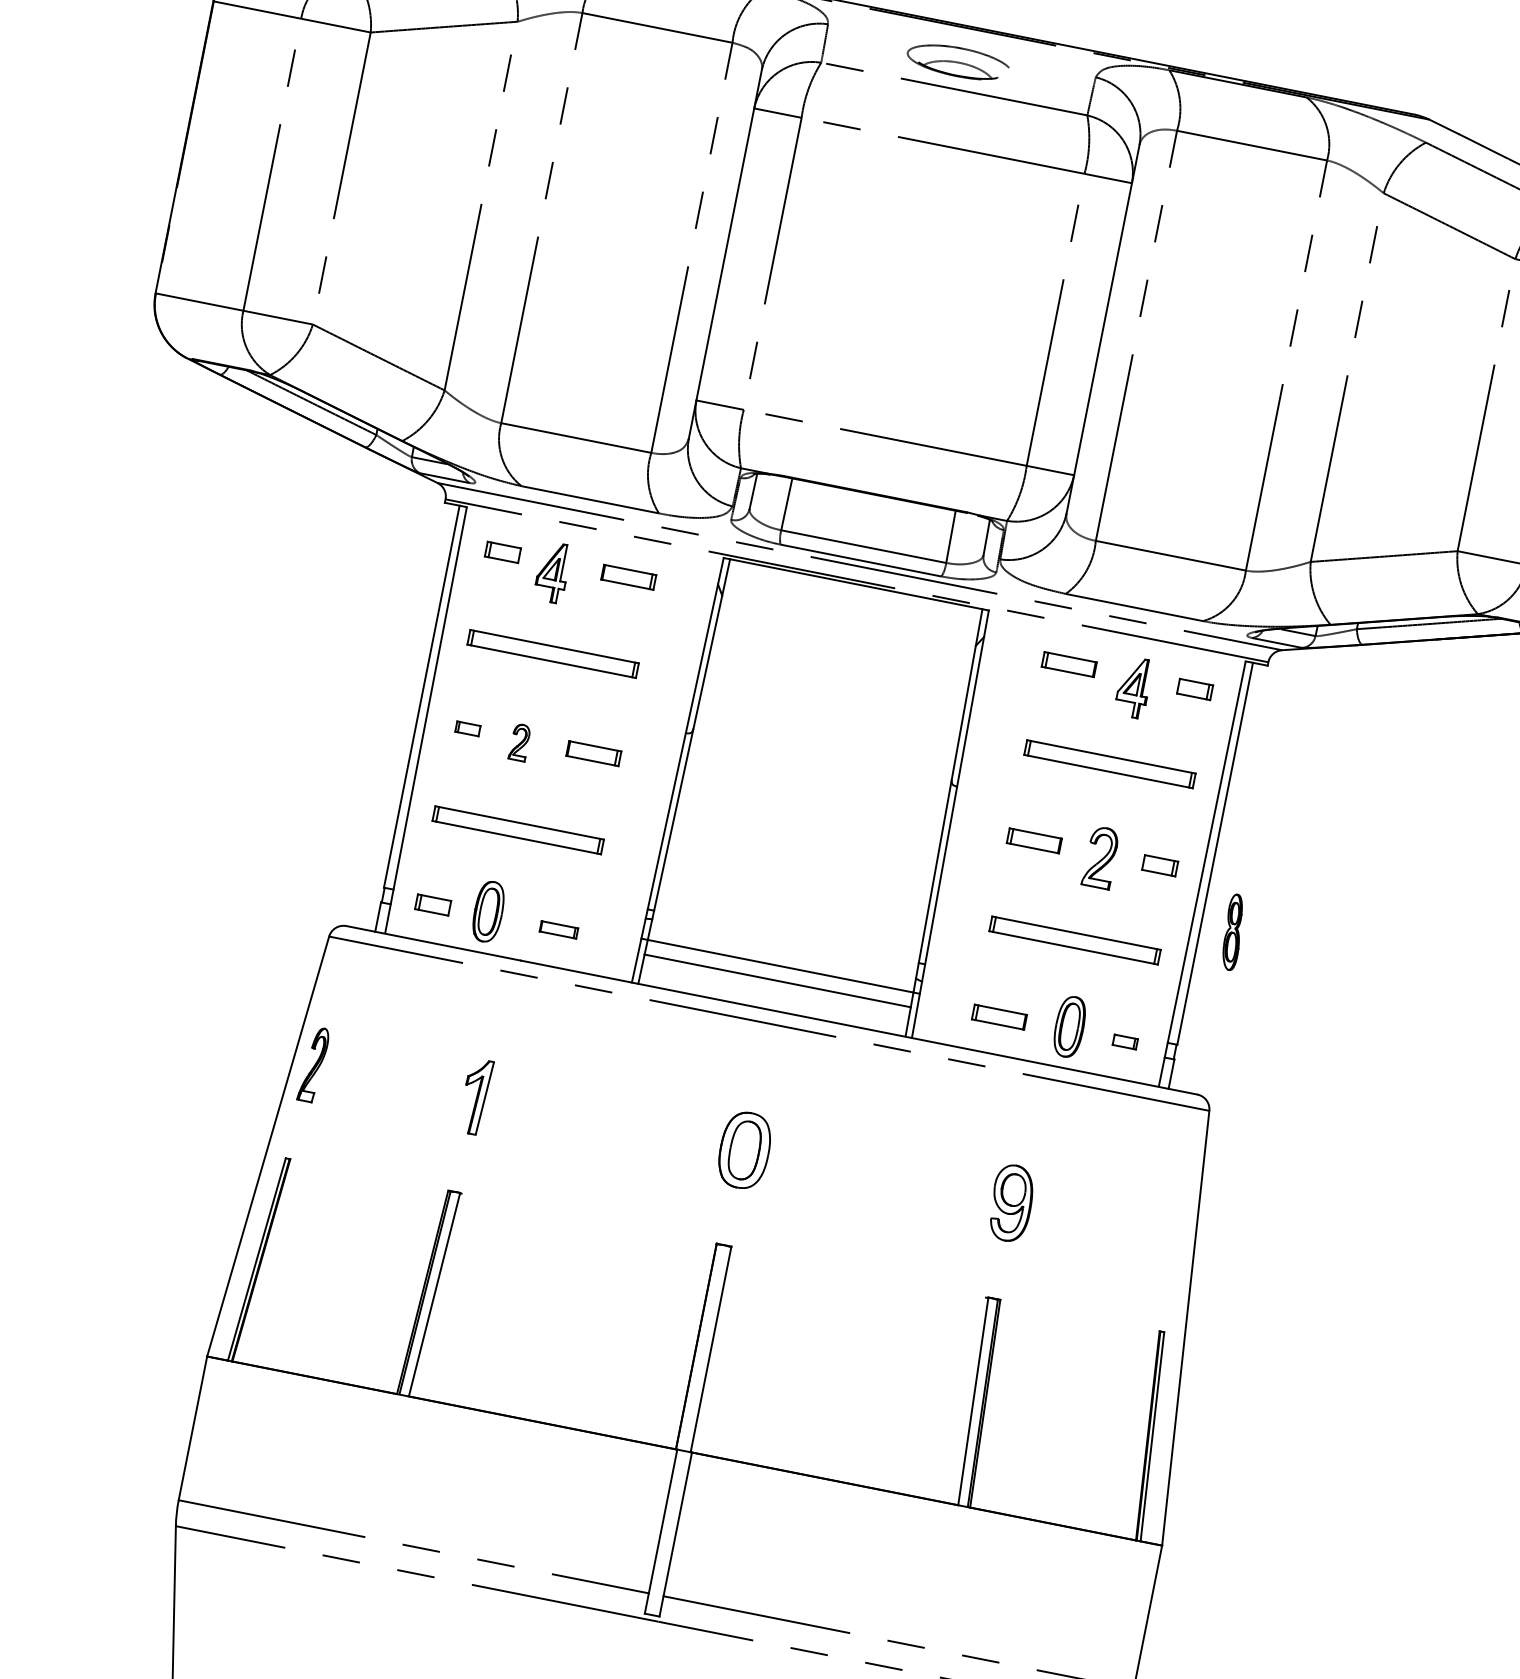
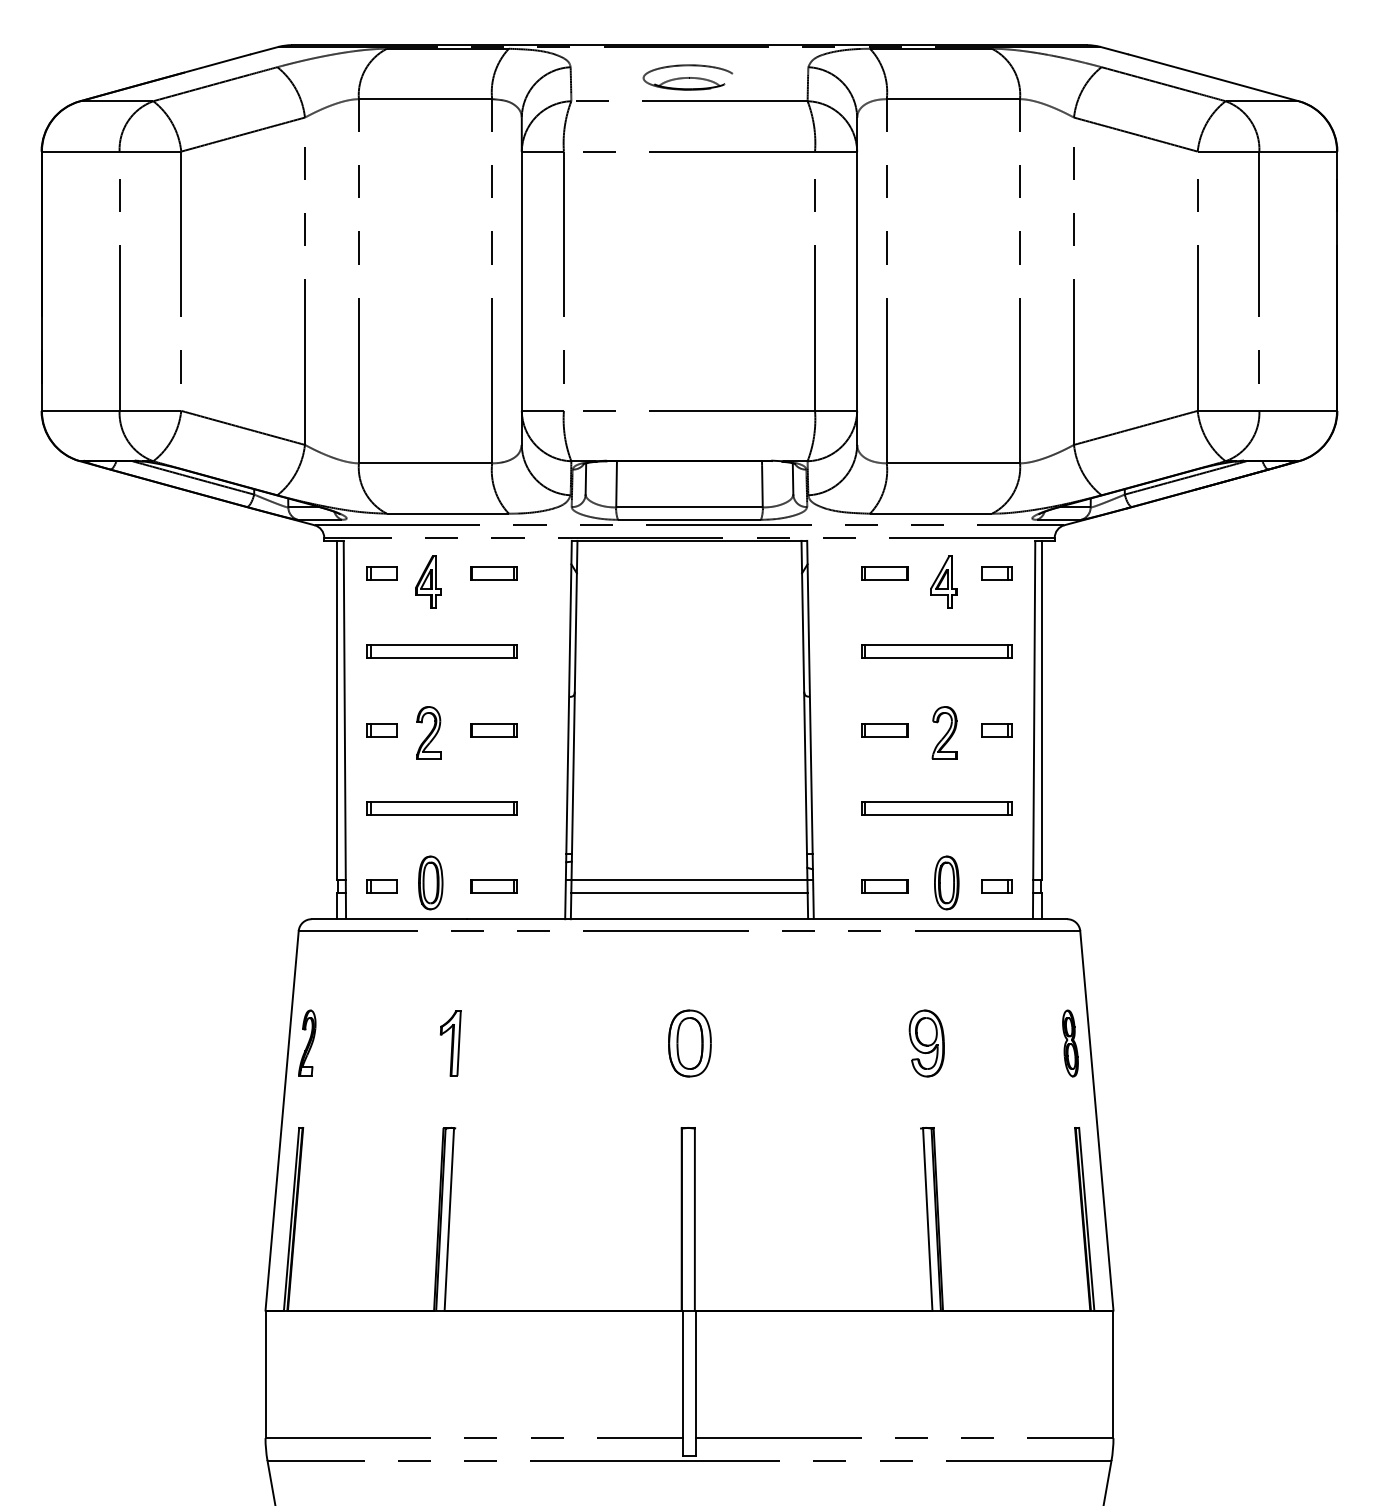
part: (467, 729) -> (381, 730), size x1.43
part: (519, 741) -> (428, 732), size x1.67
part: (558, 929) -> (493, 886), size x1.43
part: (1233, 932) -> (1070, 1043), moved
part: (1124, 1041) -> (996, 886), size x1.43

